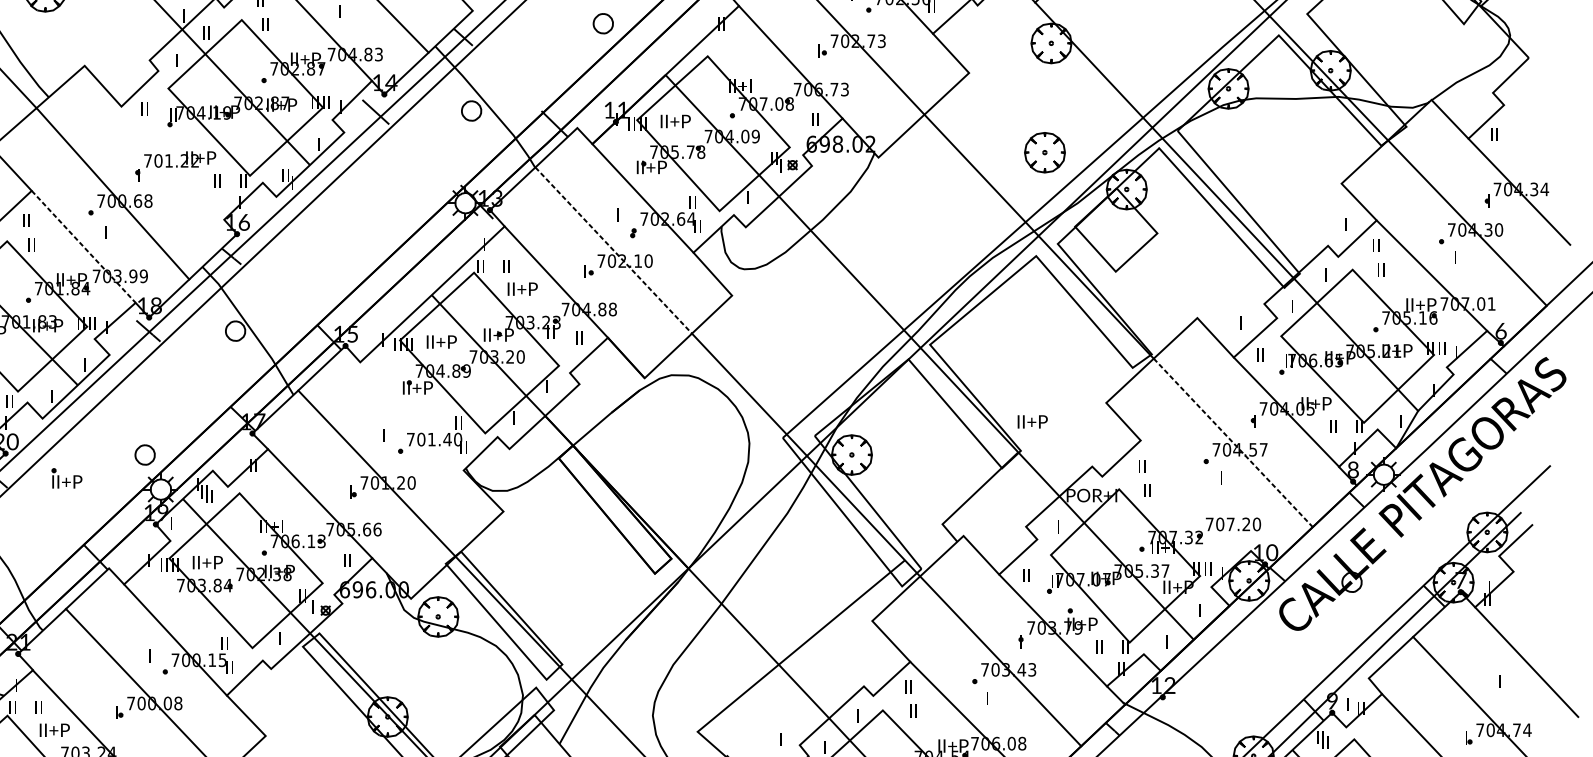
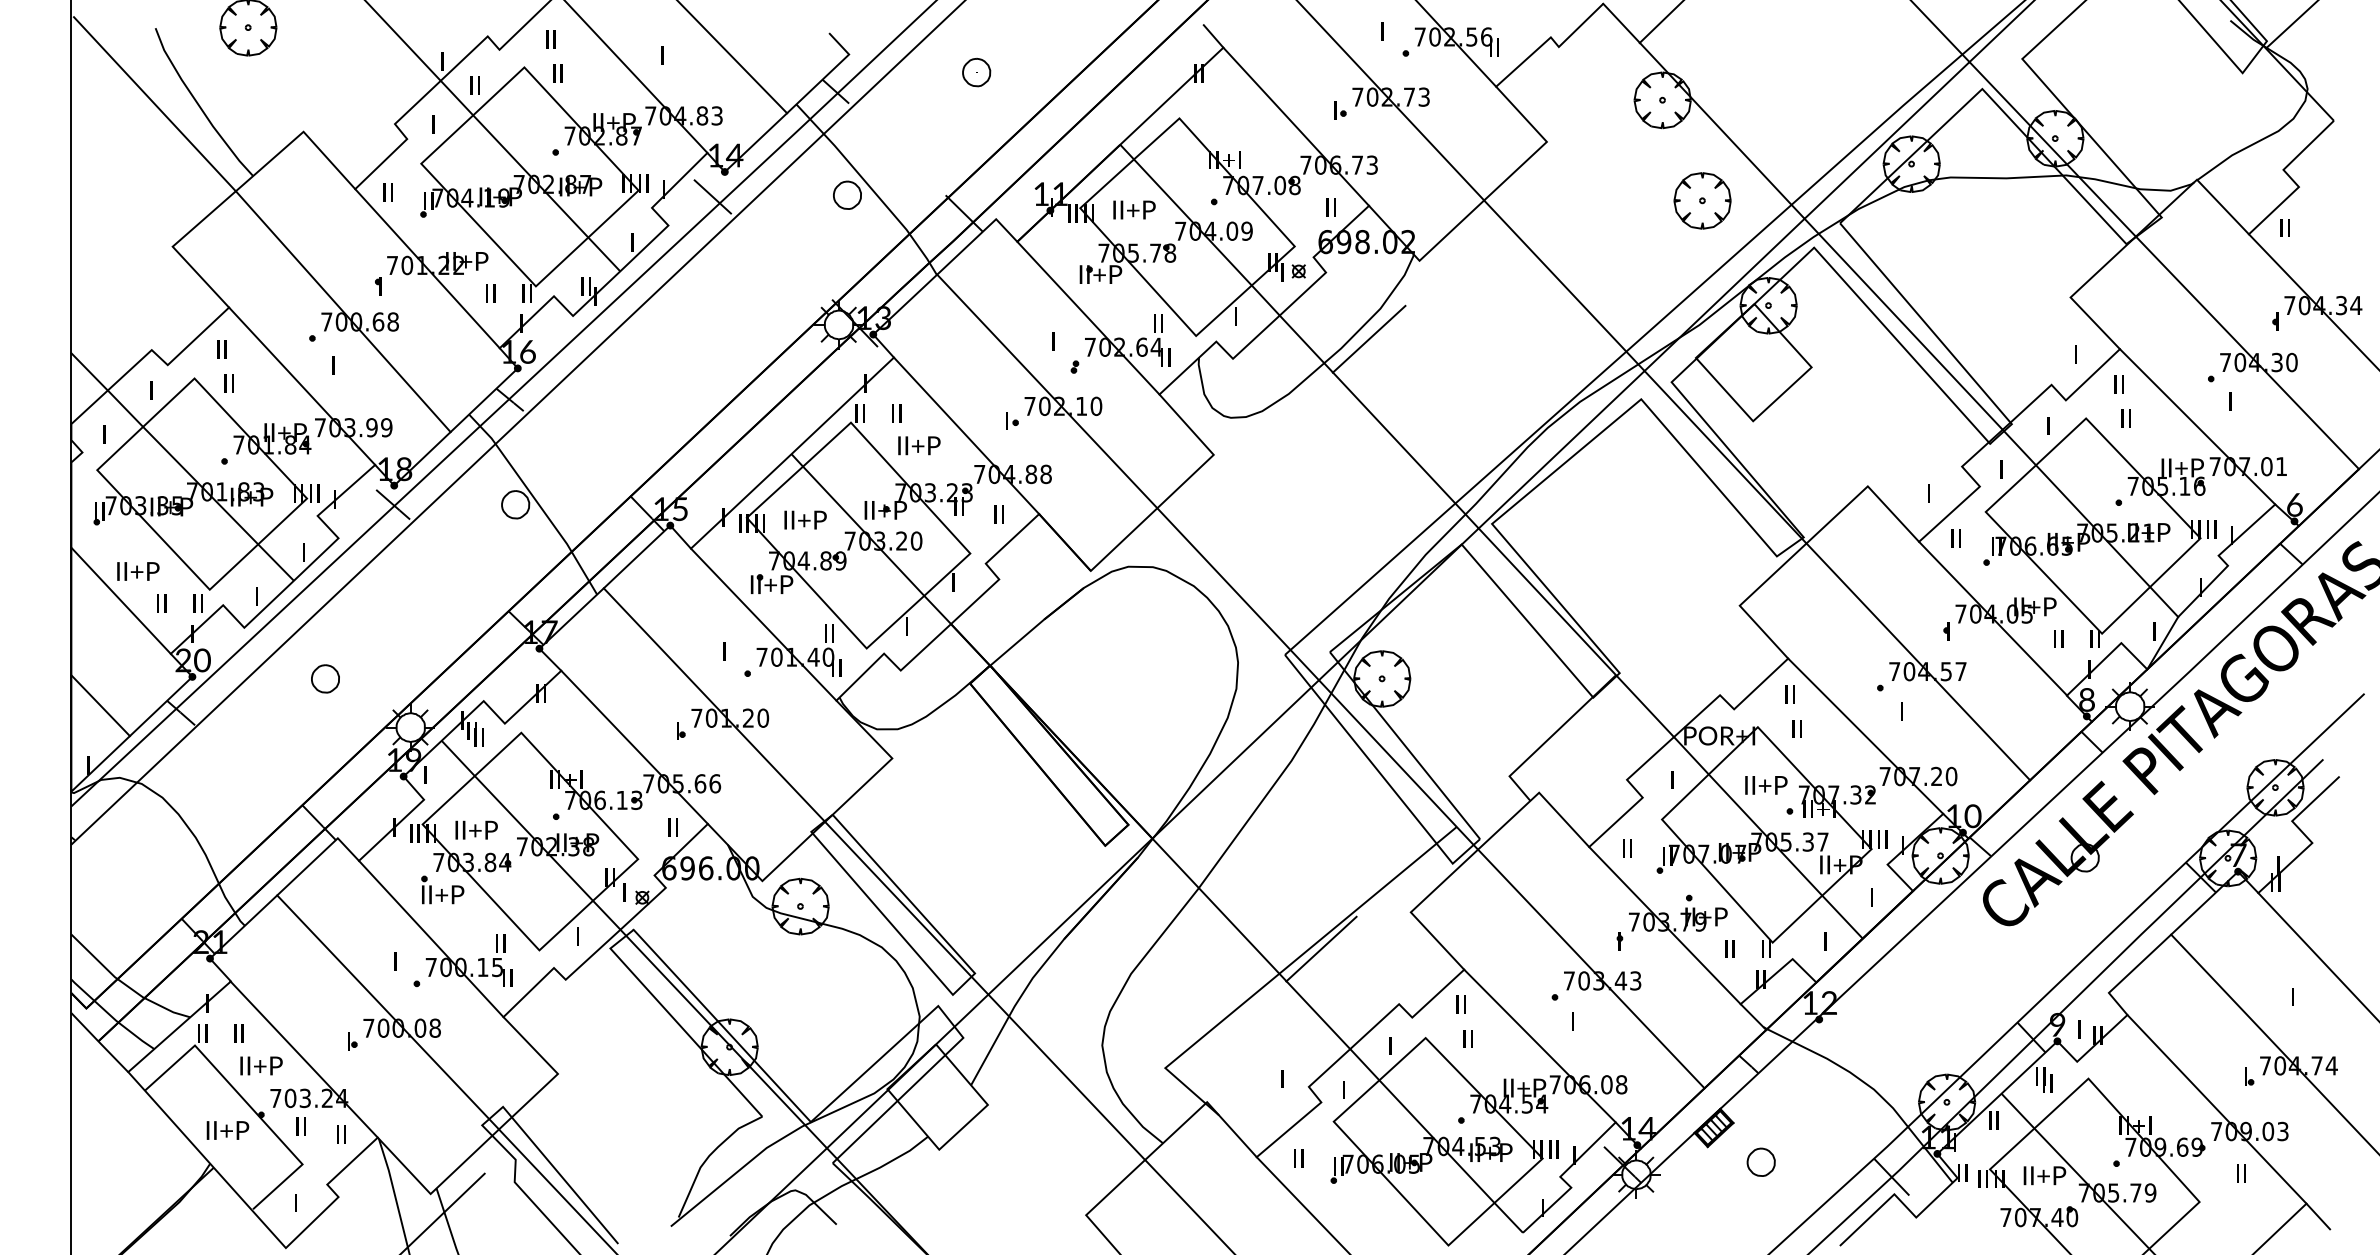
part: (603, 23) -> (976, 72), moved
part: (1044, 152) -> (1702, 200), moved
line: (172, 163) -> (427, 268), added
line: (842, 212) -> (1368, 338), added
line: (83, 247) -> (302, 386), dashed -> solid
line: (613, 250) -> (1047, 391), dashed -> solid
line: (411, 416) -> (763, 624), added
text: (1032, 421) -> (1766, 785), moved
line: (1233, 442) -> (1918, 661), dashed -> solid
part: (145, 454) -> (325, 678), moved
part: (66, 478) -> (442, 889), moved
line: (1195, 495) -> (1865, 735), added
line: (808, 646) -> (1321, 948), added

